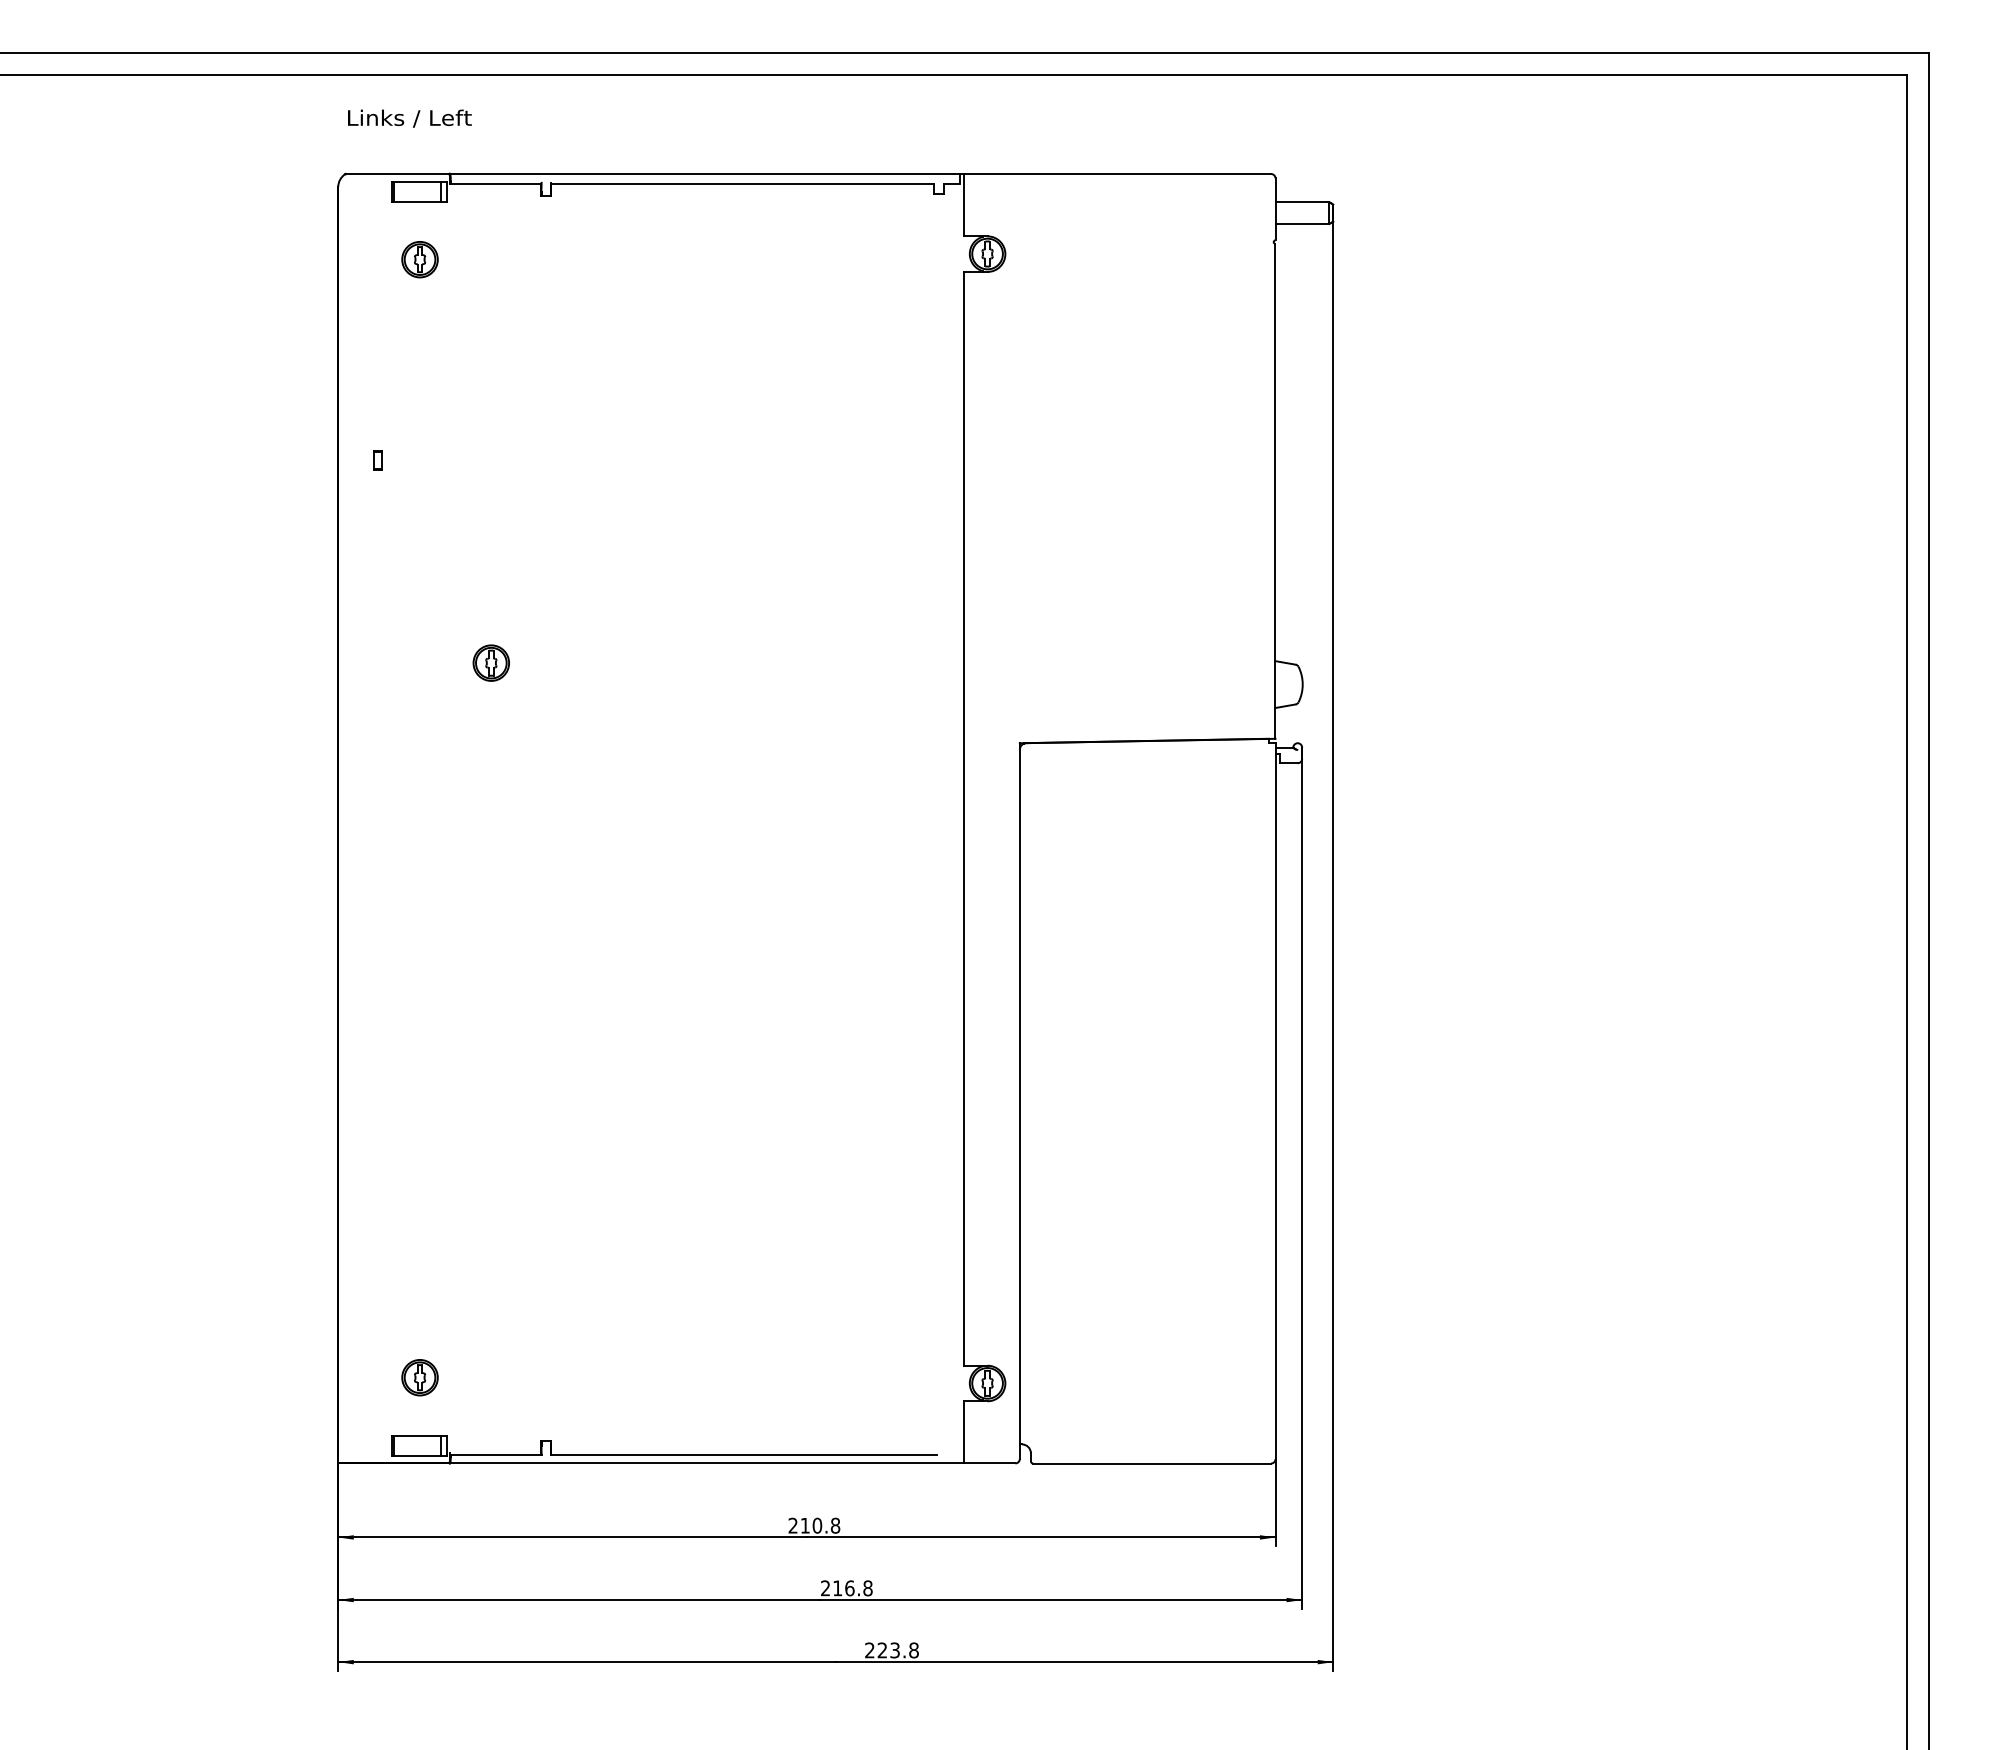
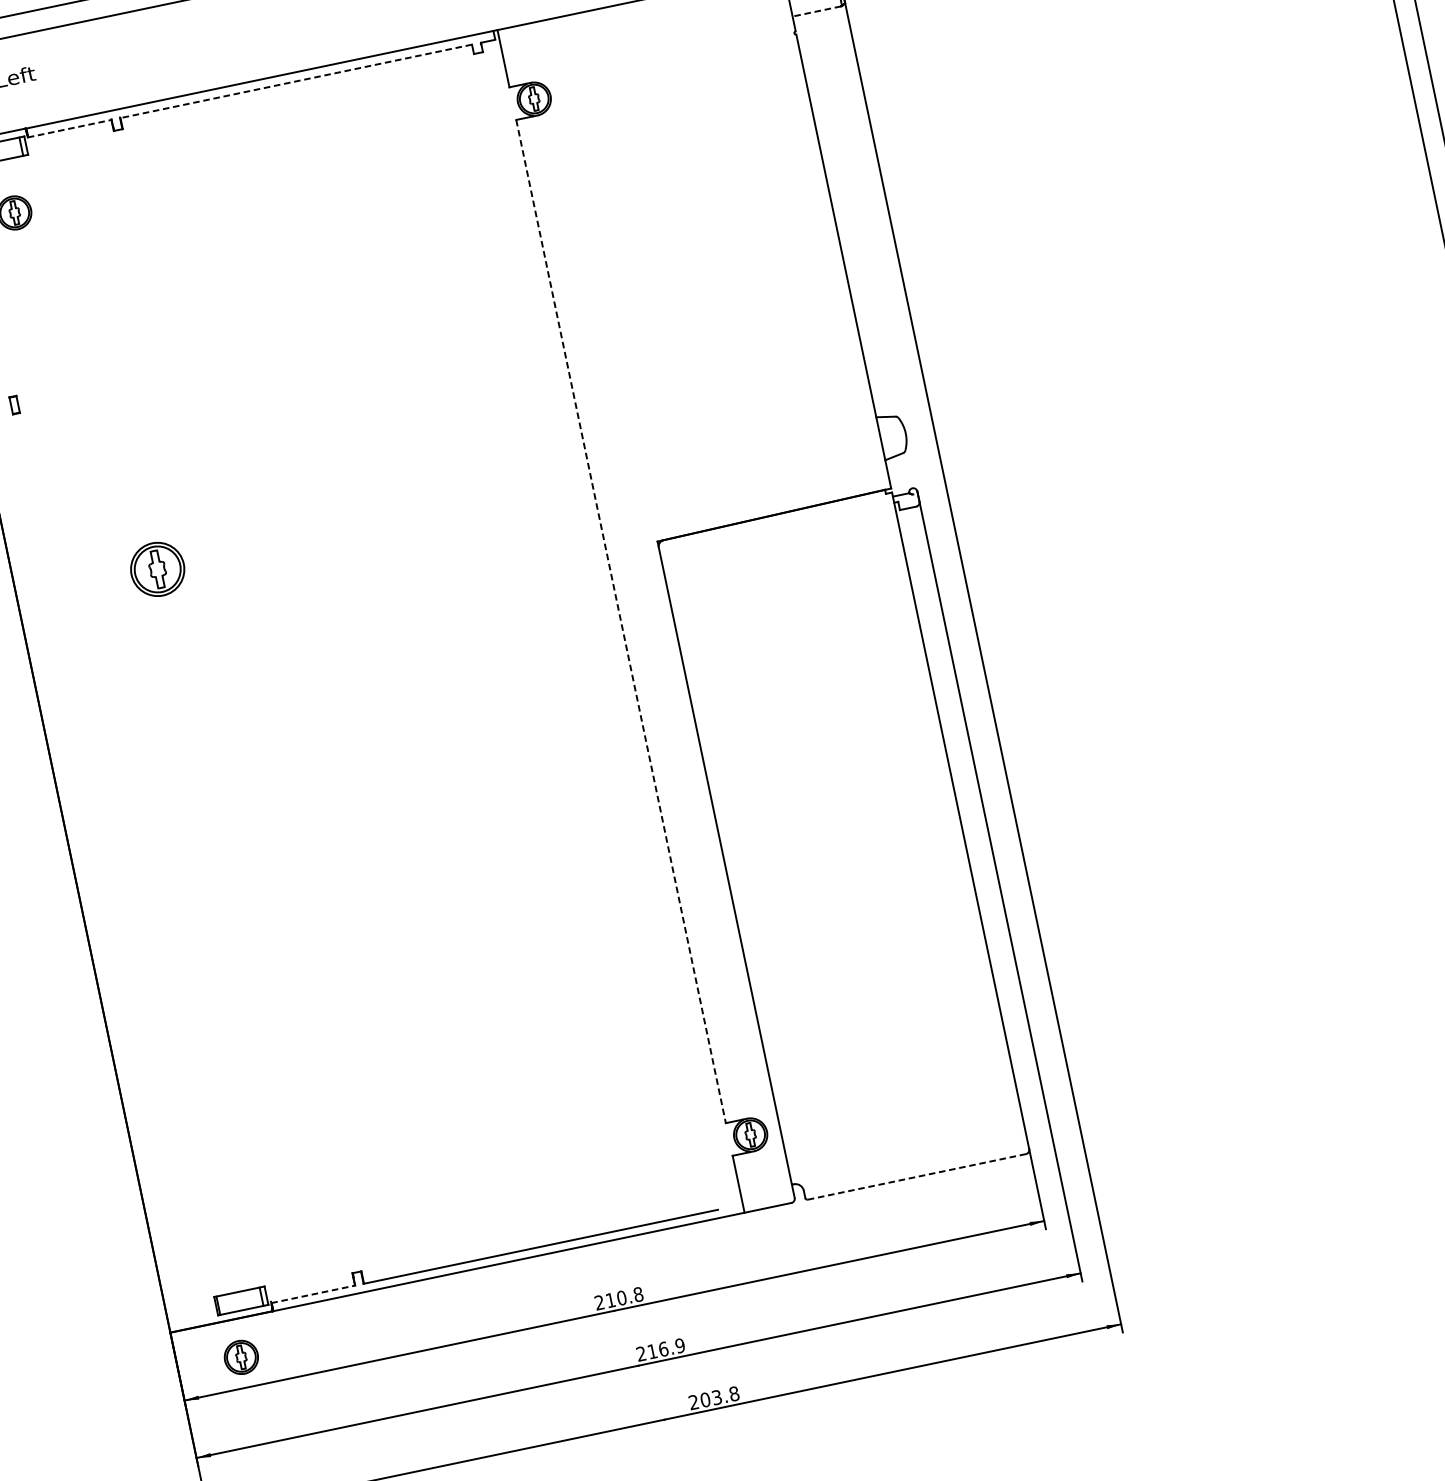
line: (495, 183) -> (69, 128), solid -> dashed
line: (742, 183) -> (295, 81), solid -> dashed
line: (1301, 224) -> (816, 11), solid -> dashed
part: (490, 662) -> (156, 568), size x1.6
line: (964, 818) -> (621, 621), solid -> dashed
part: (419, 1377) -> (240, 1357), moved
line: (495, 1454) -> (312, 1294), solid -> dashed
line: (1152, 1463) -> (917, 1176), solid -> dashed
text: (867, 1588) -> (679, 1346), 216.8 -> 216.9
text: (882, 1650) -> (705, 1400), 223.8 -> 203.8

